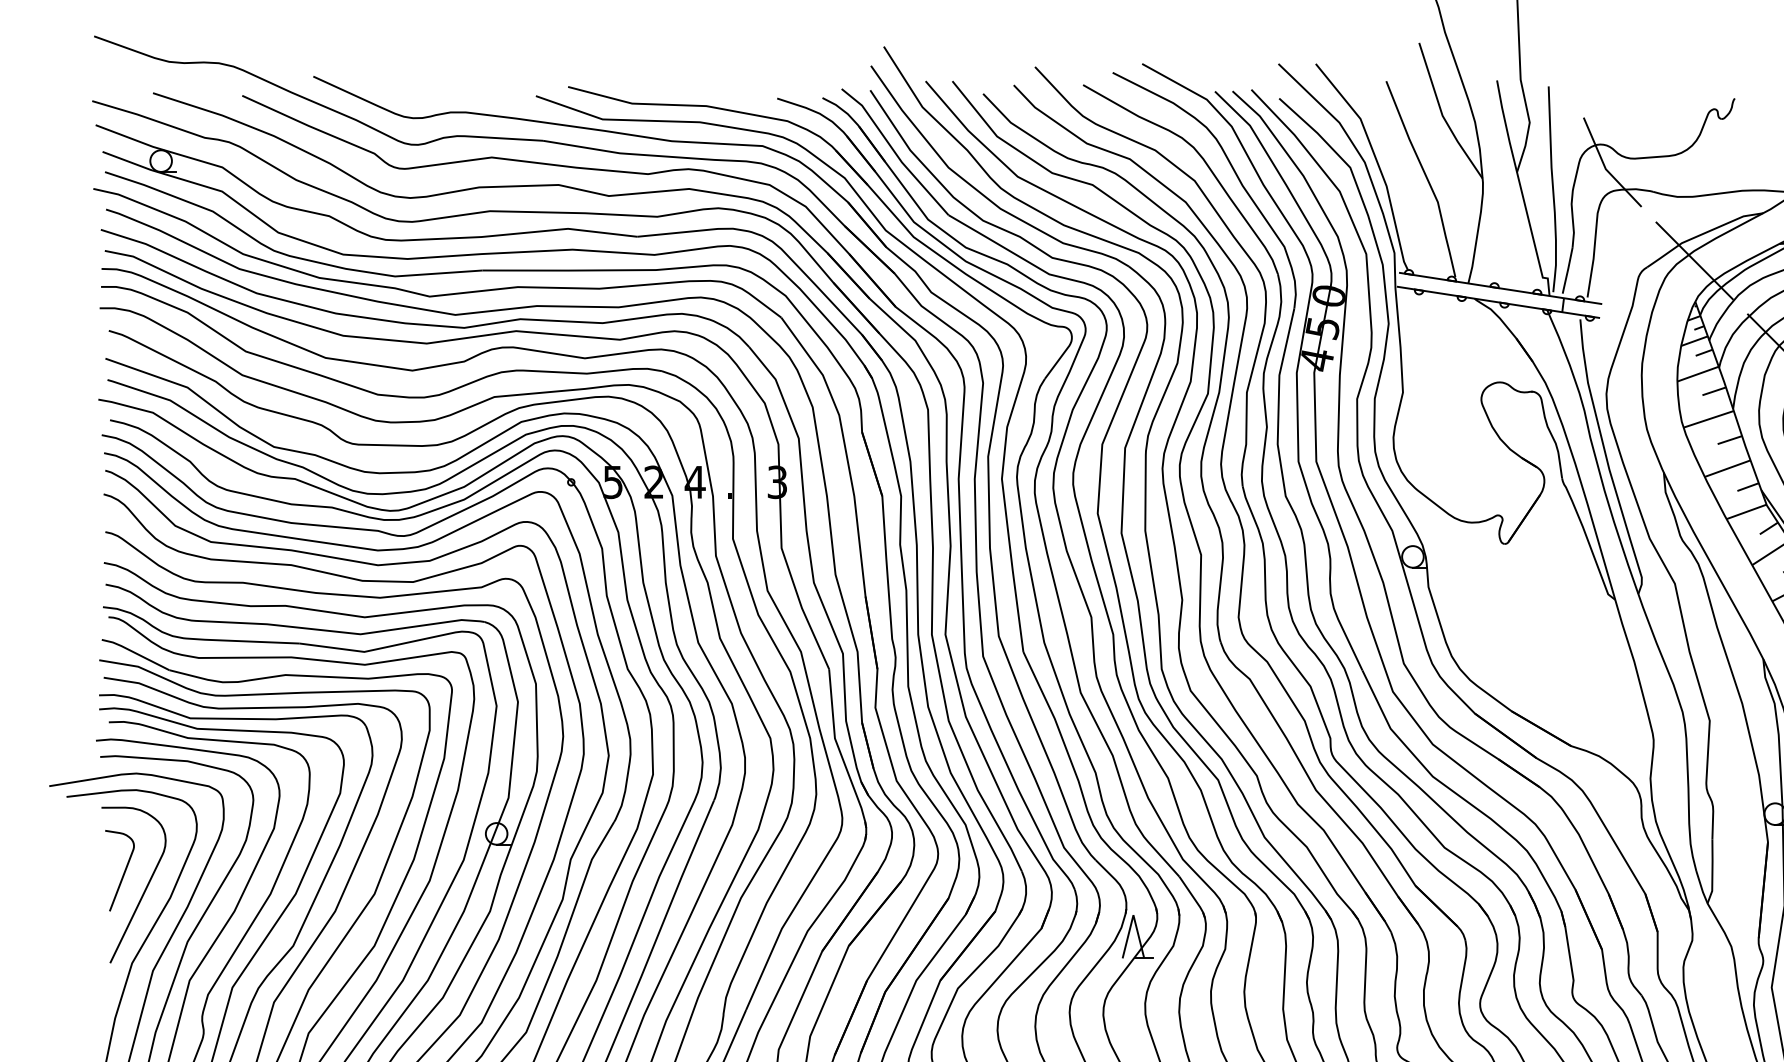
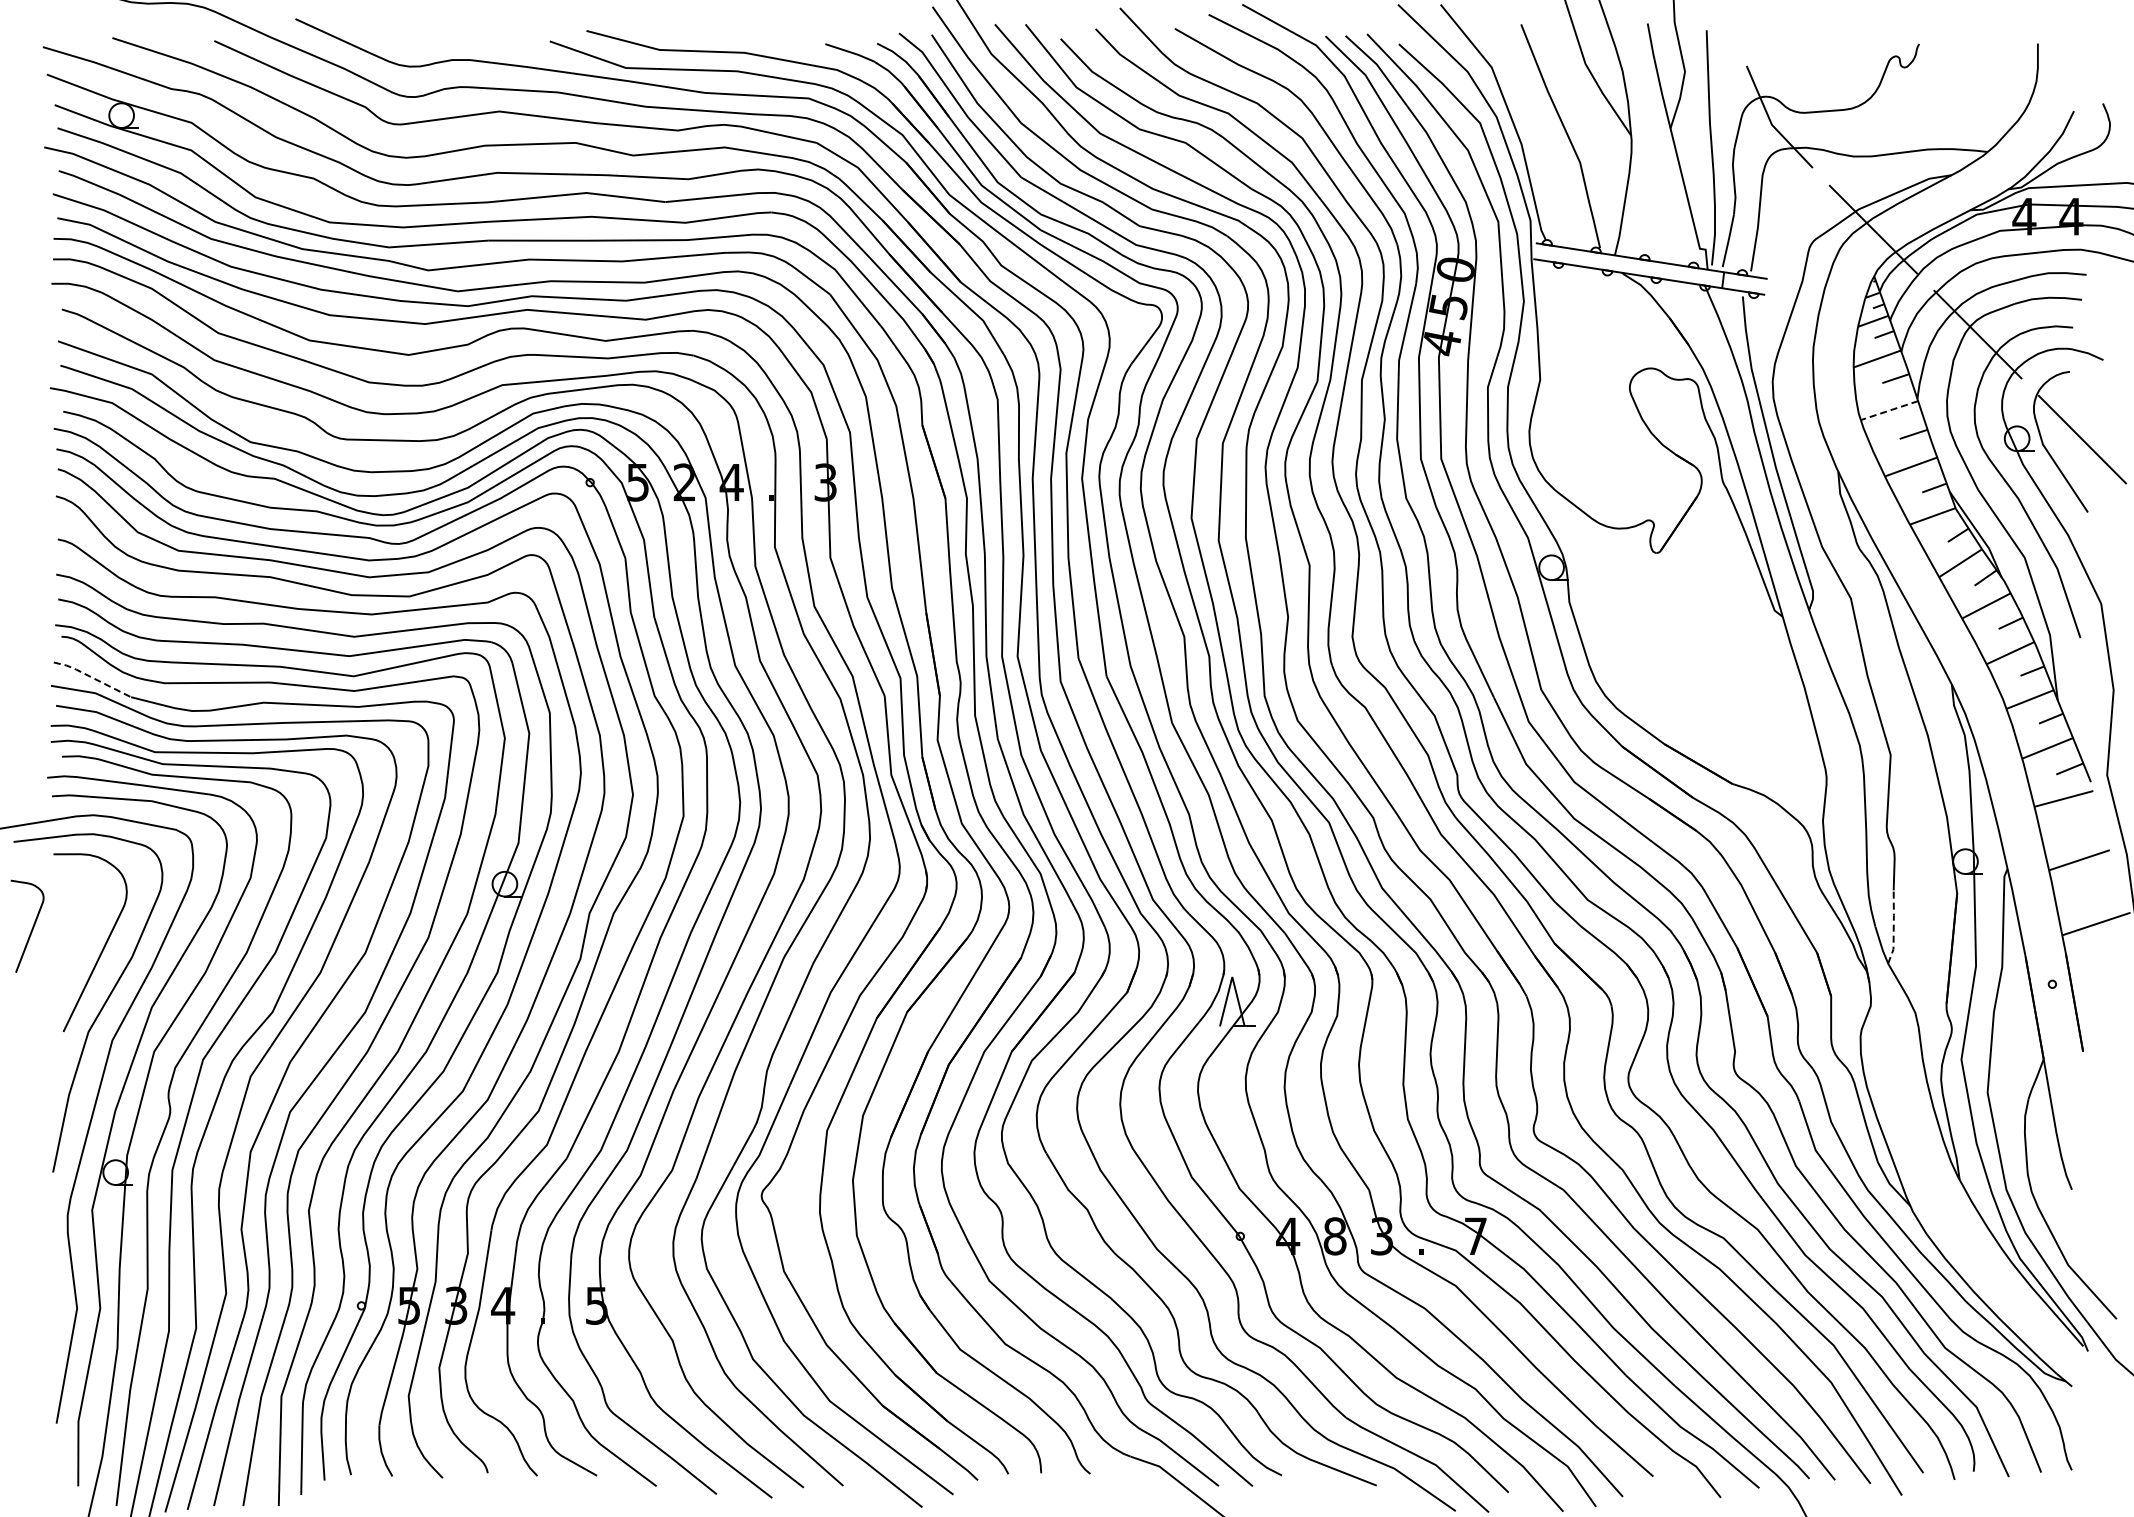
line: (1708, 419) -> (1889, 410), solid -> dashed
line: (135, 652) -> (92, 677), solid -> dashed
line: (1712, 871) -> (1893, 927), solid -> dashed
curve: (123, 872) -> (31, 928), moved

